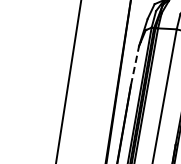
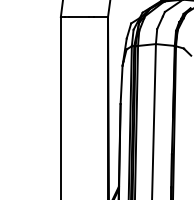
line: (134, 65) -> (121, 84), dashed -> solid

